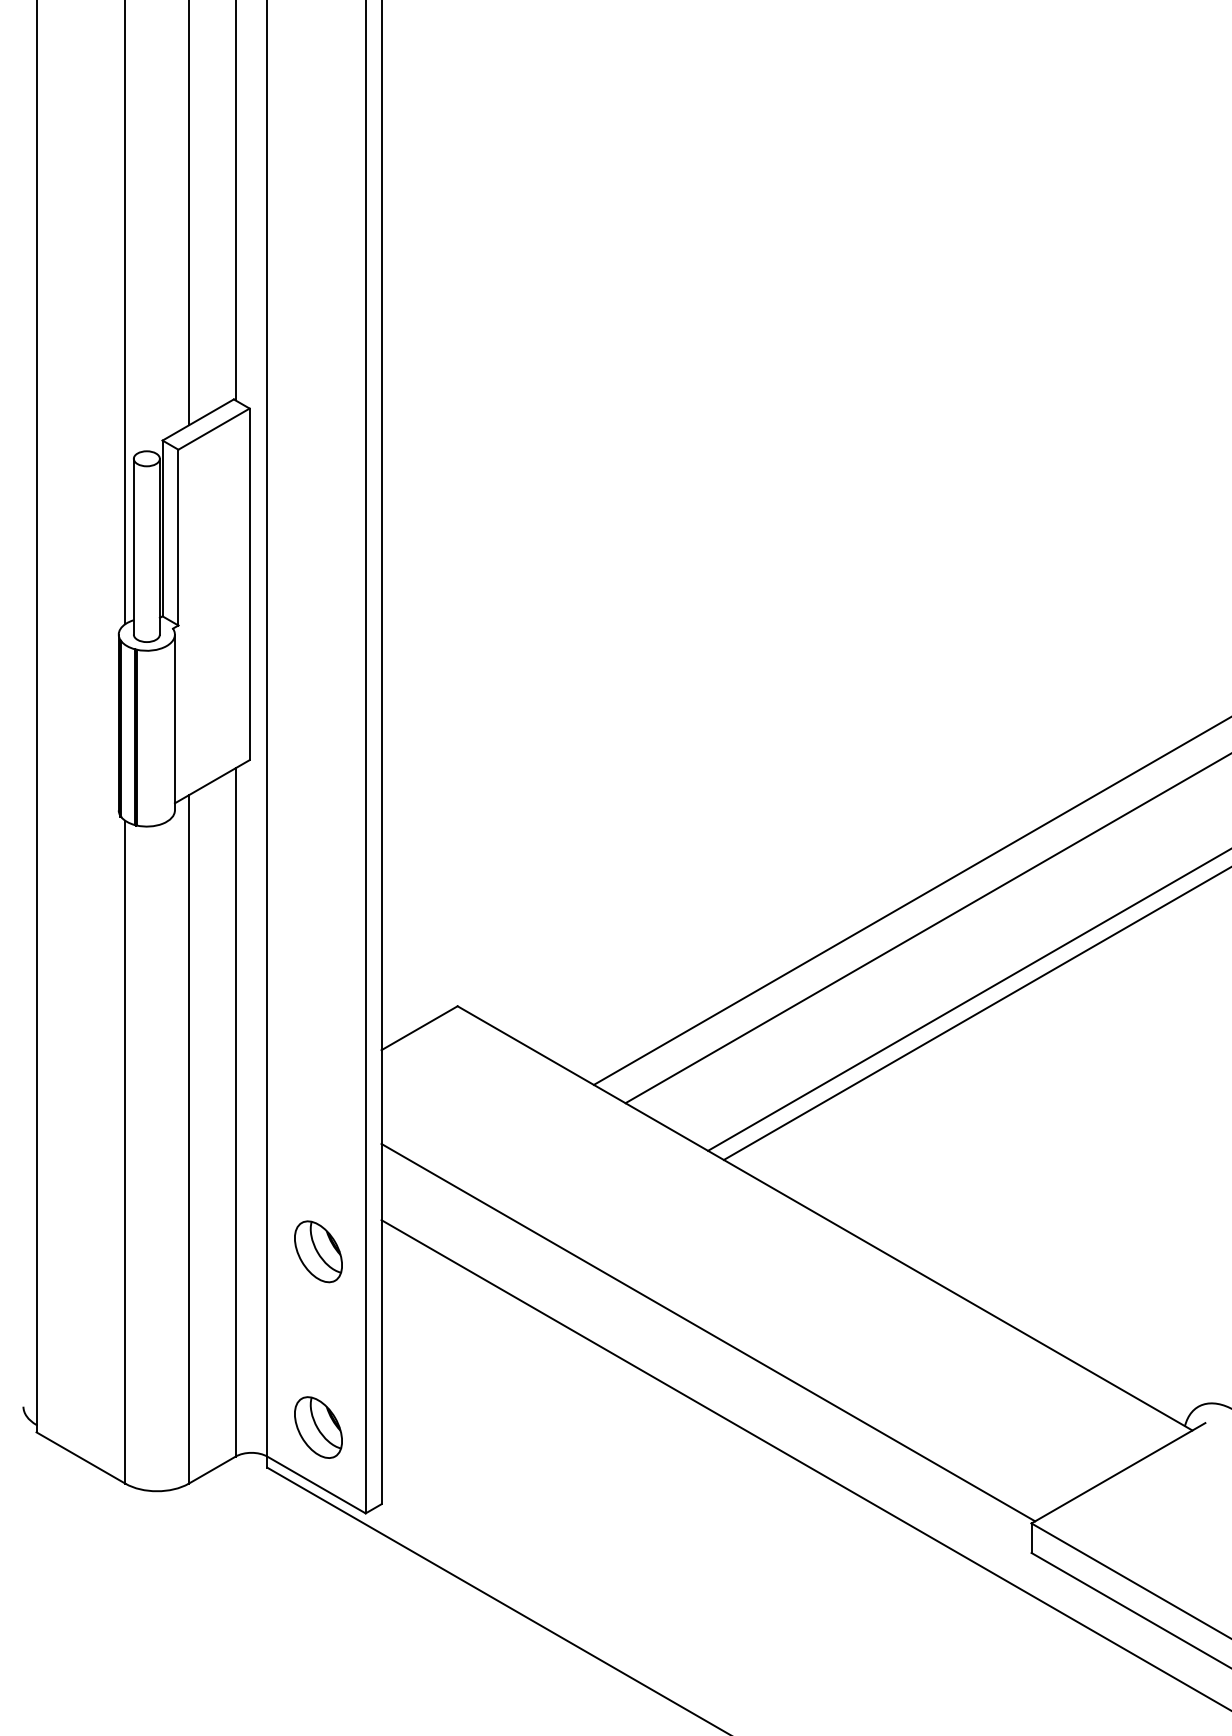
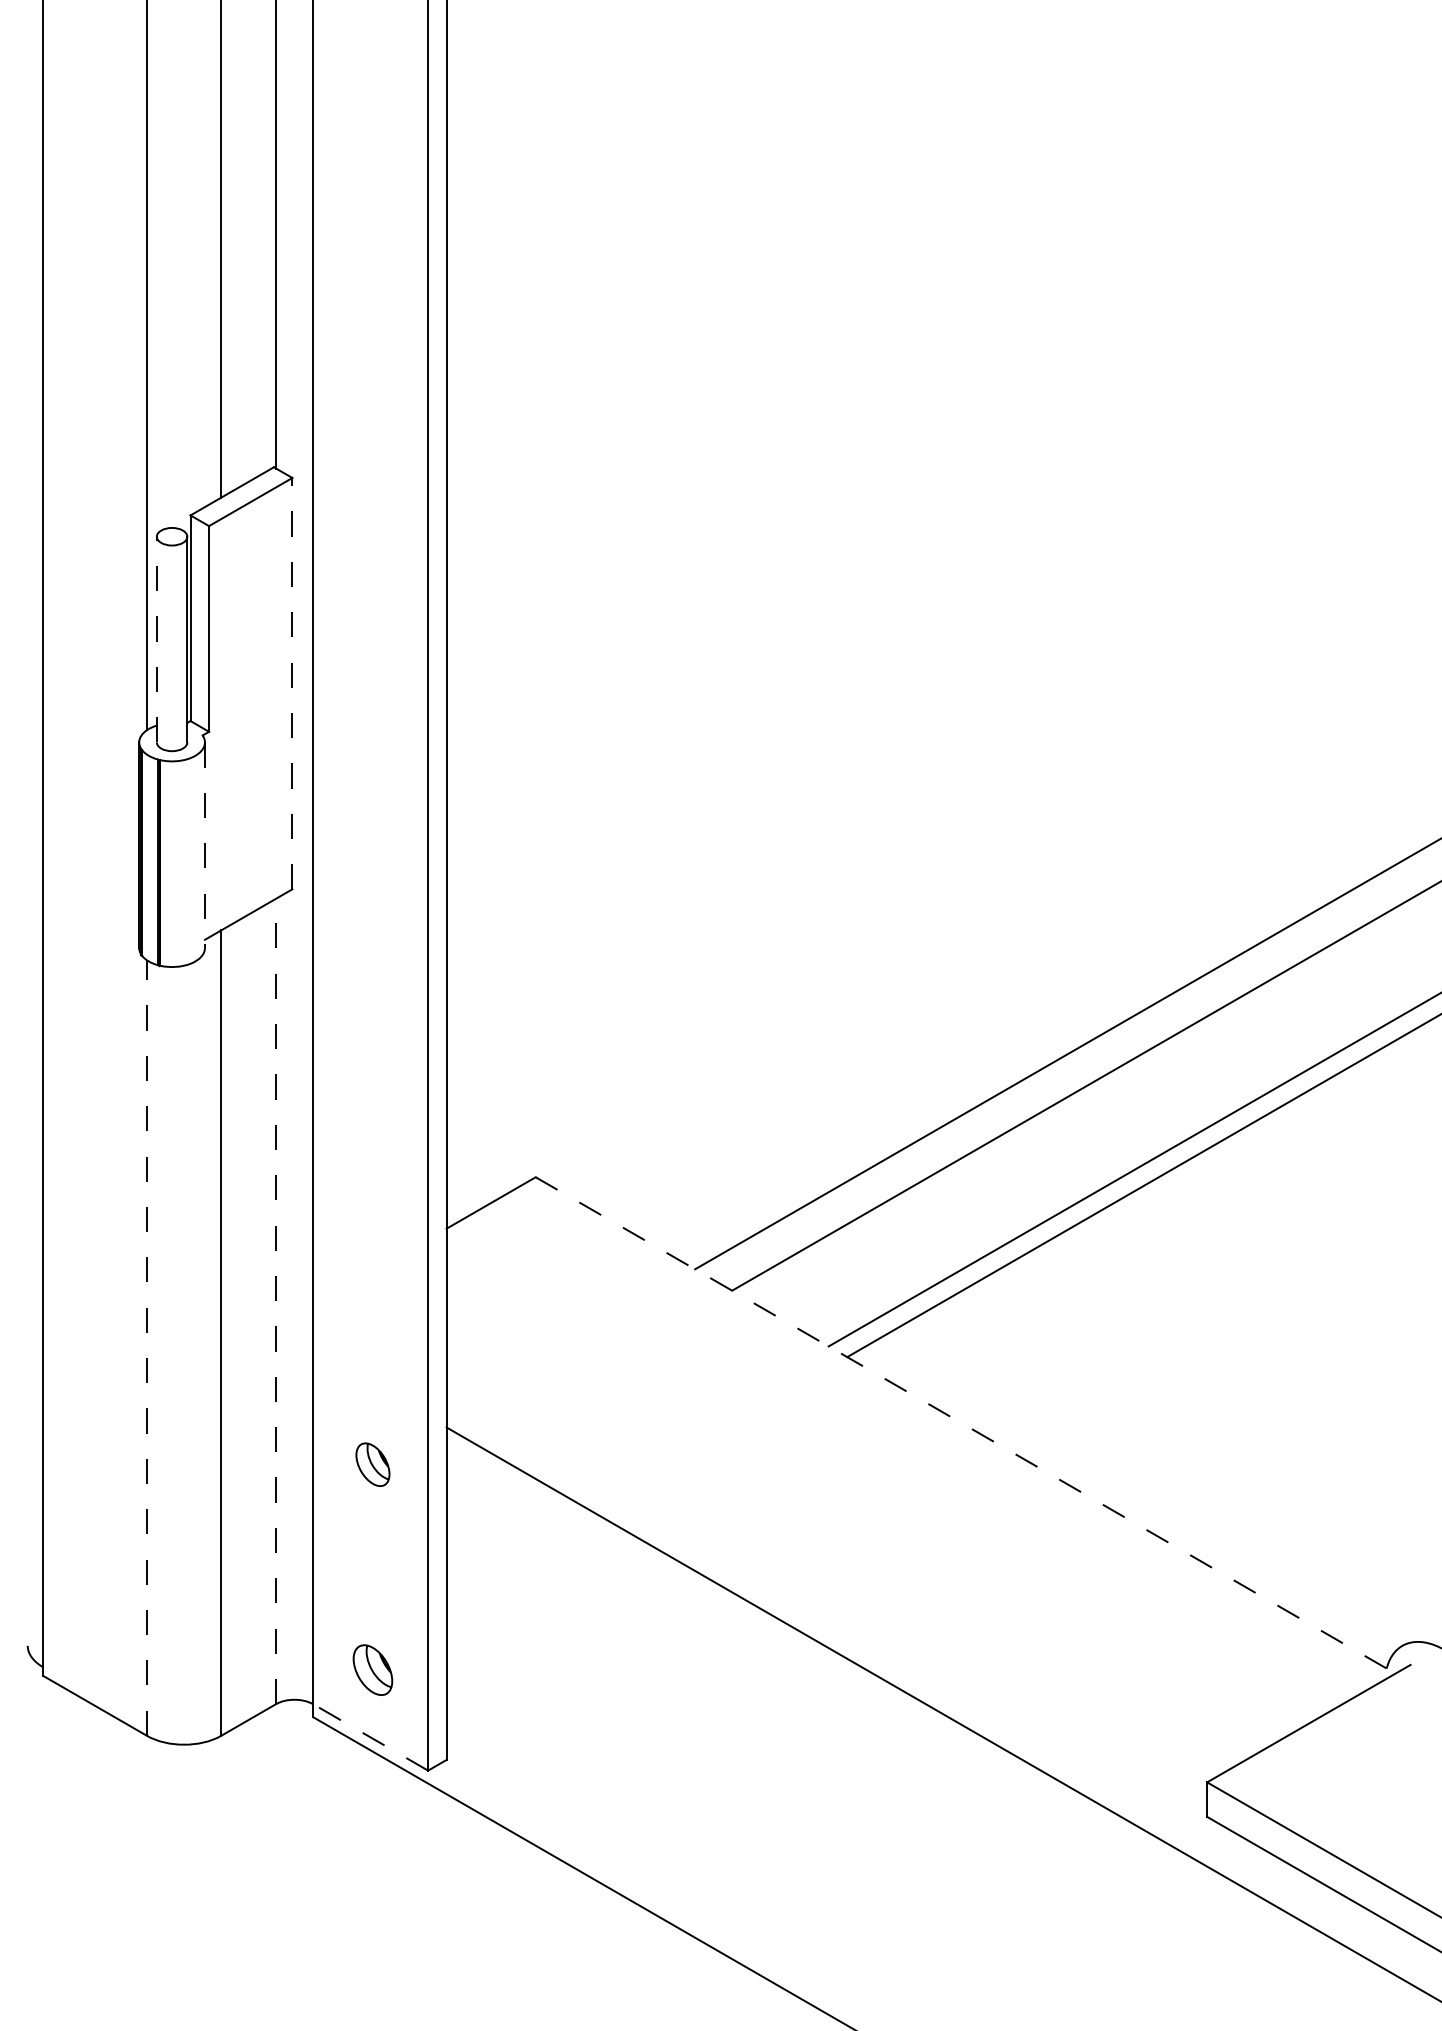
line: (133, 546) -> (156, 639), solid -> dashed
line: (249, 584) -> (292, 683), solid -> dashed
line: (174, 722) -> (204, 845), solid -> dashed
line: (236, 1112) -> (276, 1301), solid -> dashed
line: (125, 1152) -> (147, 1348), solid -> dashed
line: (825, 1218) -> (966, 1425), solid -> dashed
part: (318, 1251) -> (372, 1464), size x0.6
line: (707, 1332) -> (828, 1558), removed
part: (318, 1426) -> (372, 1669), size x0.7
line: (316, 1485) -> (370, 1737), solid -> dashed

